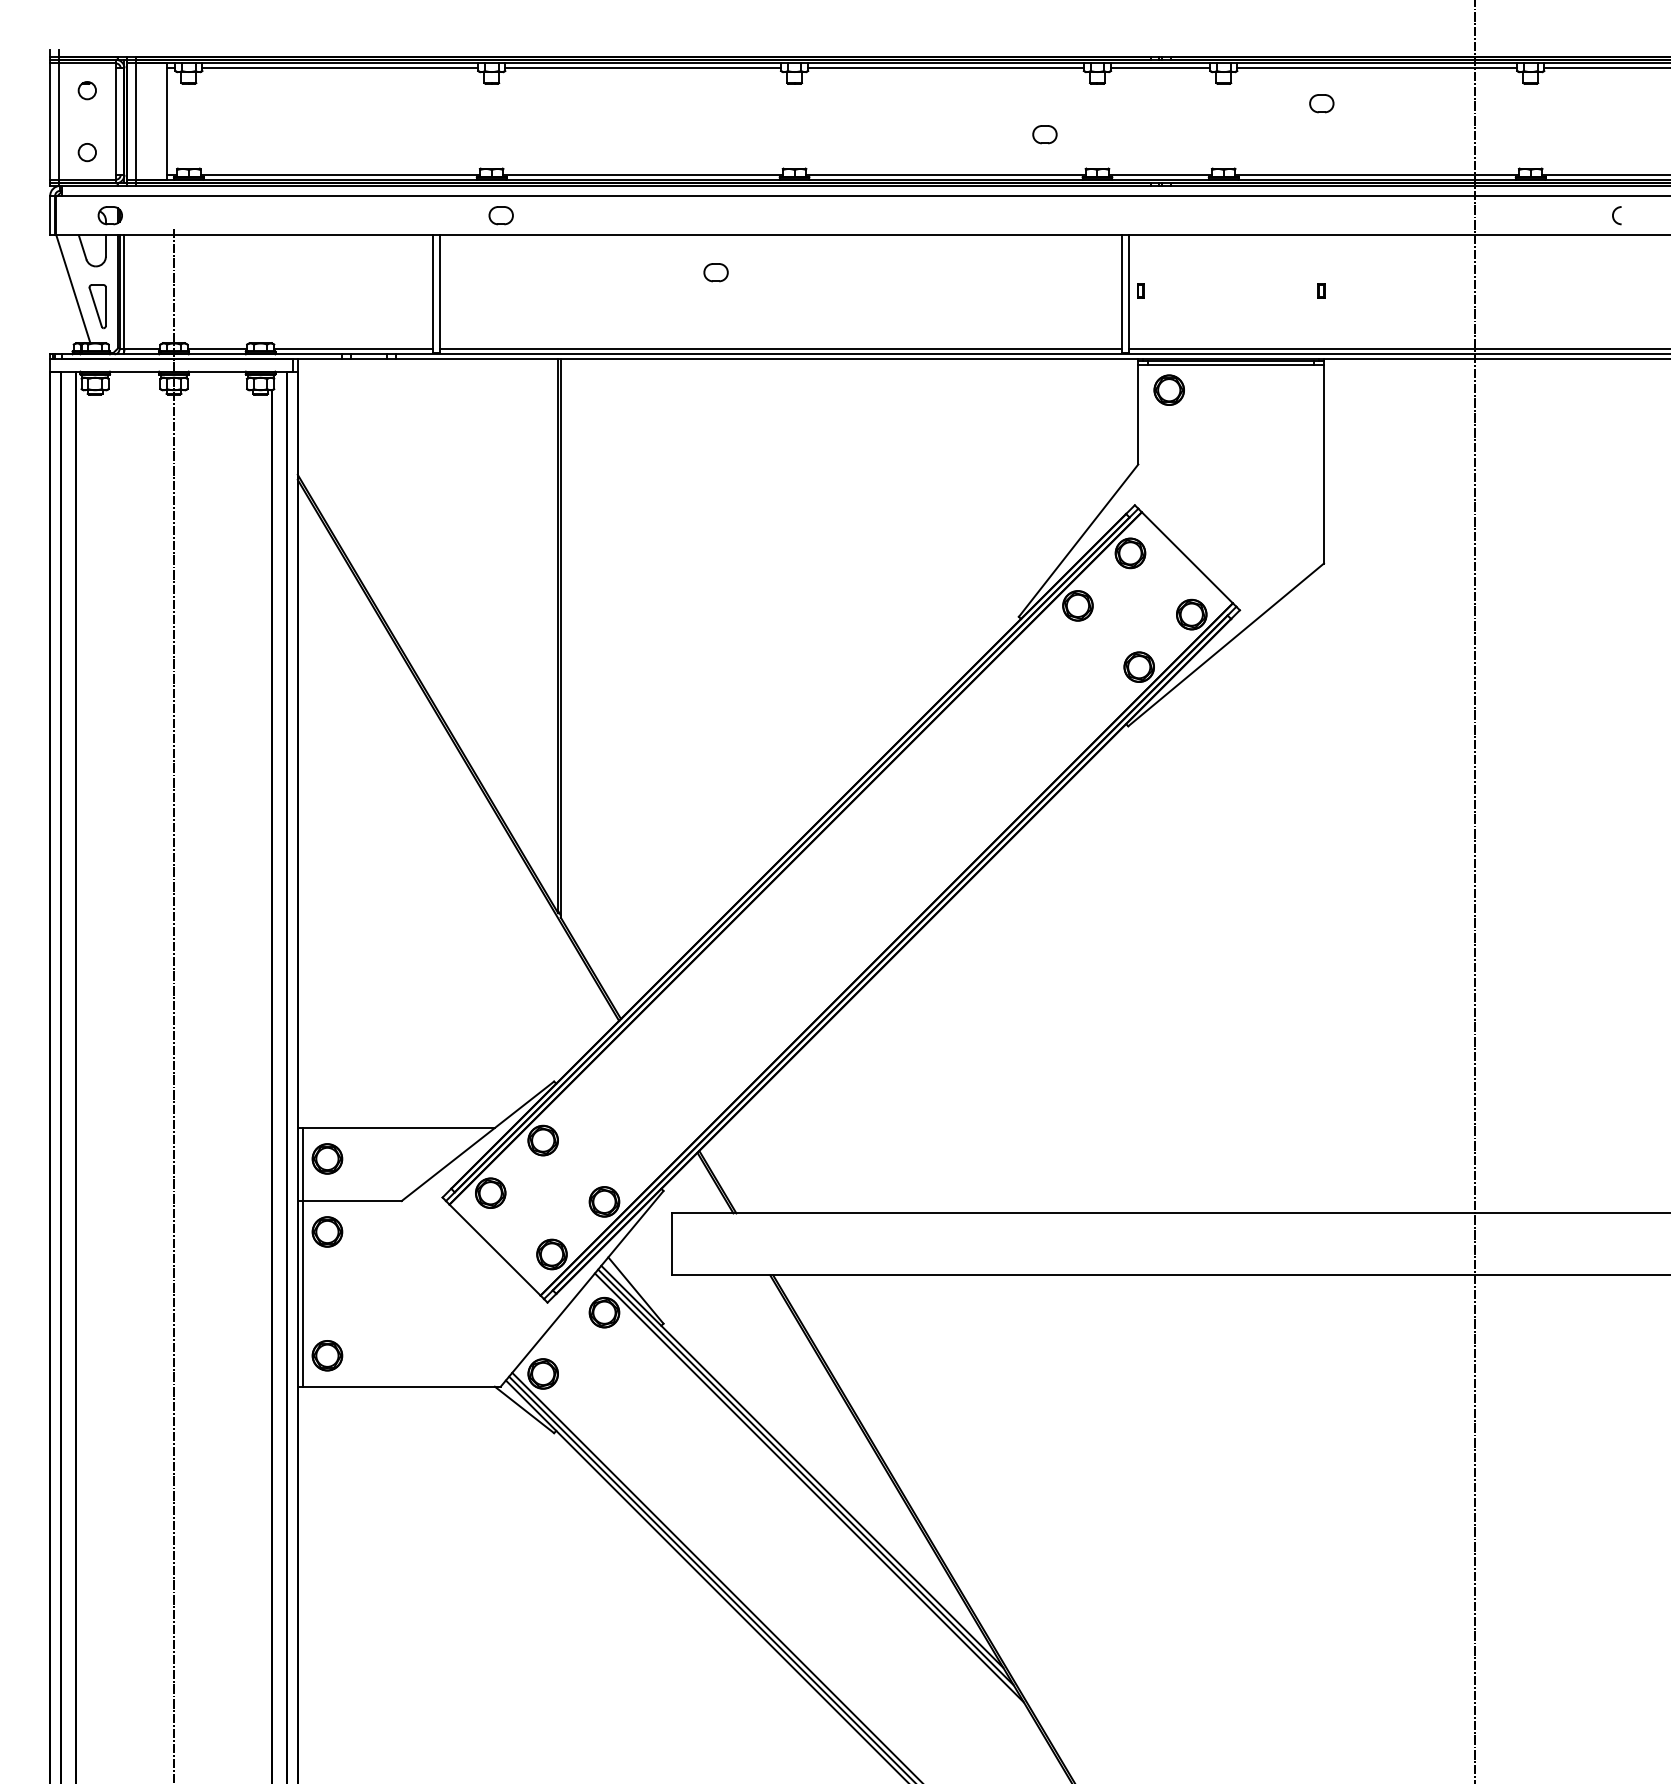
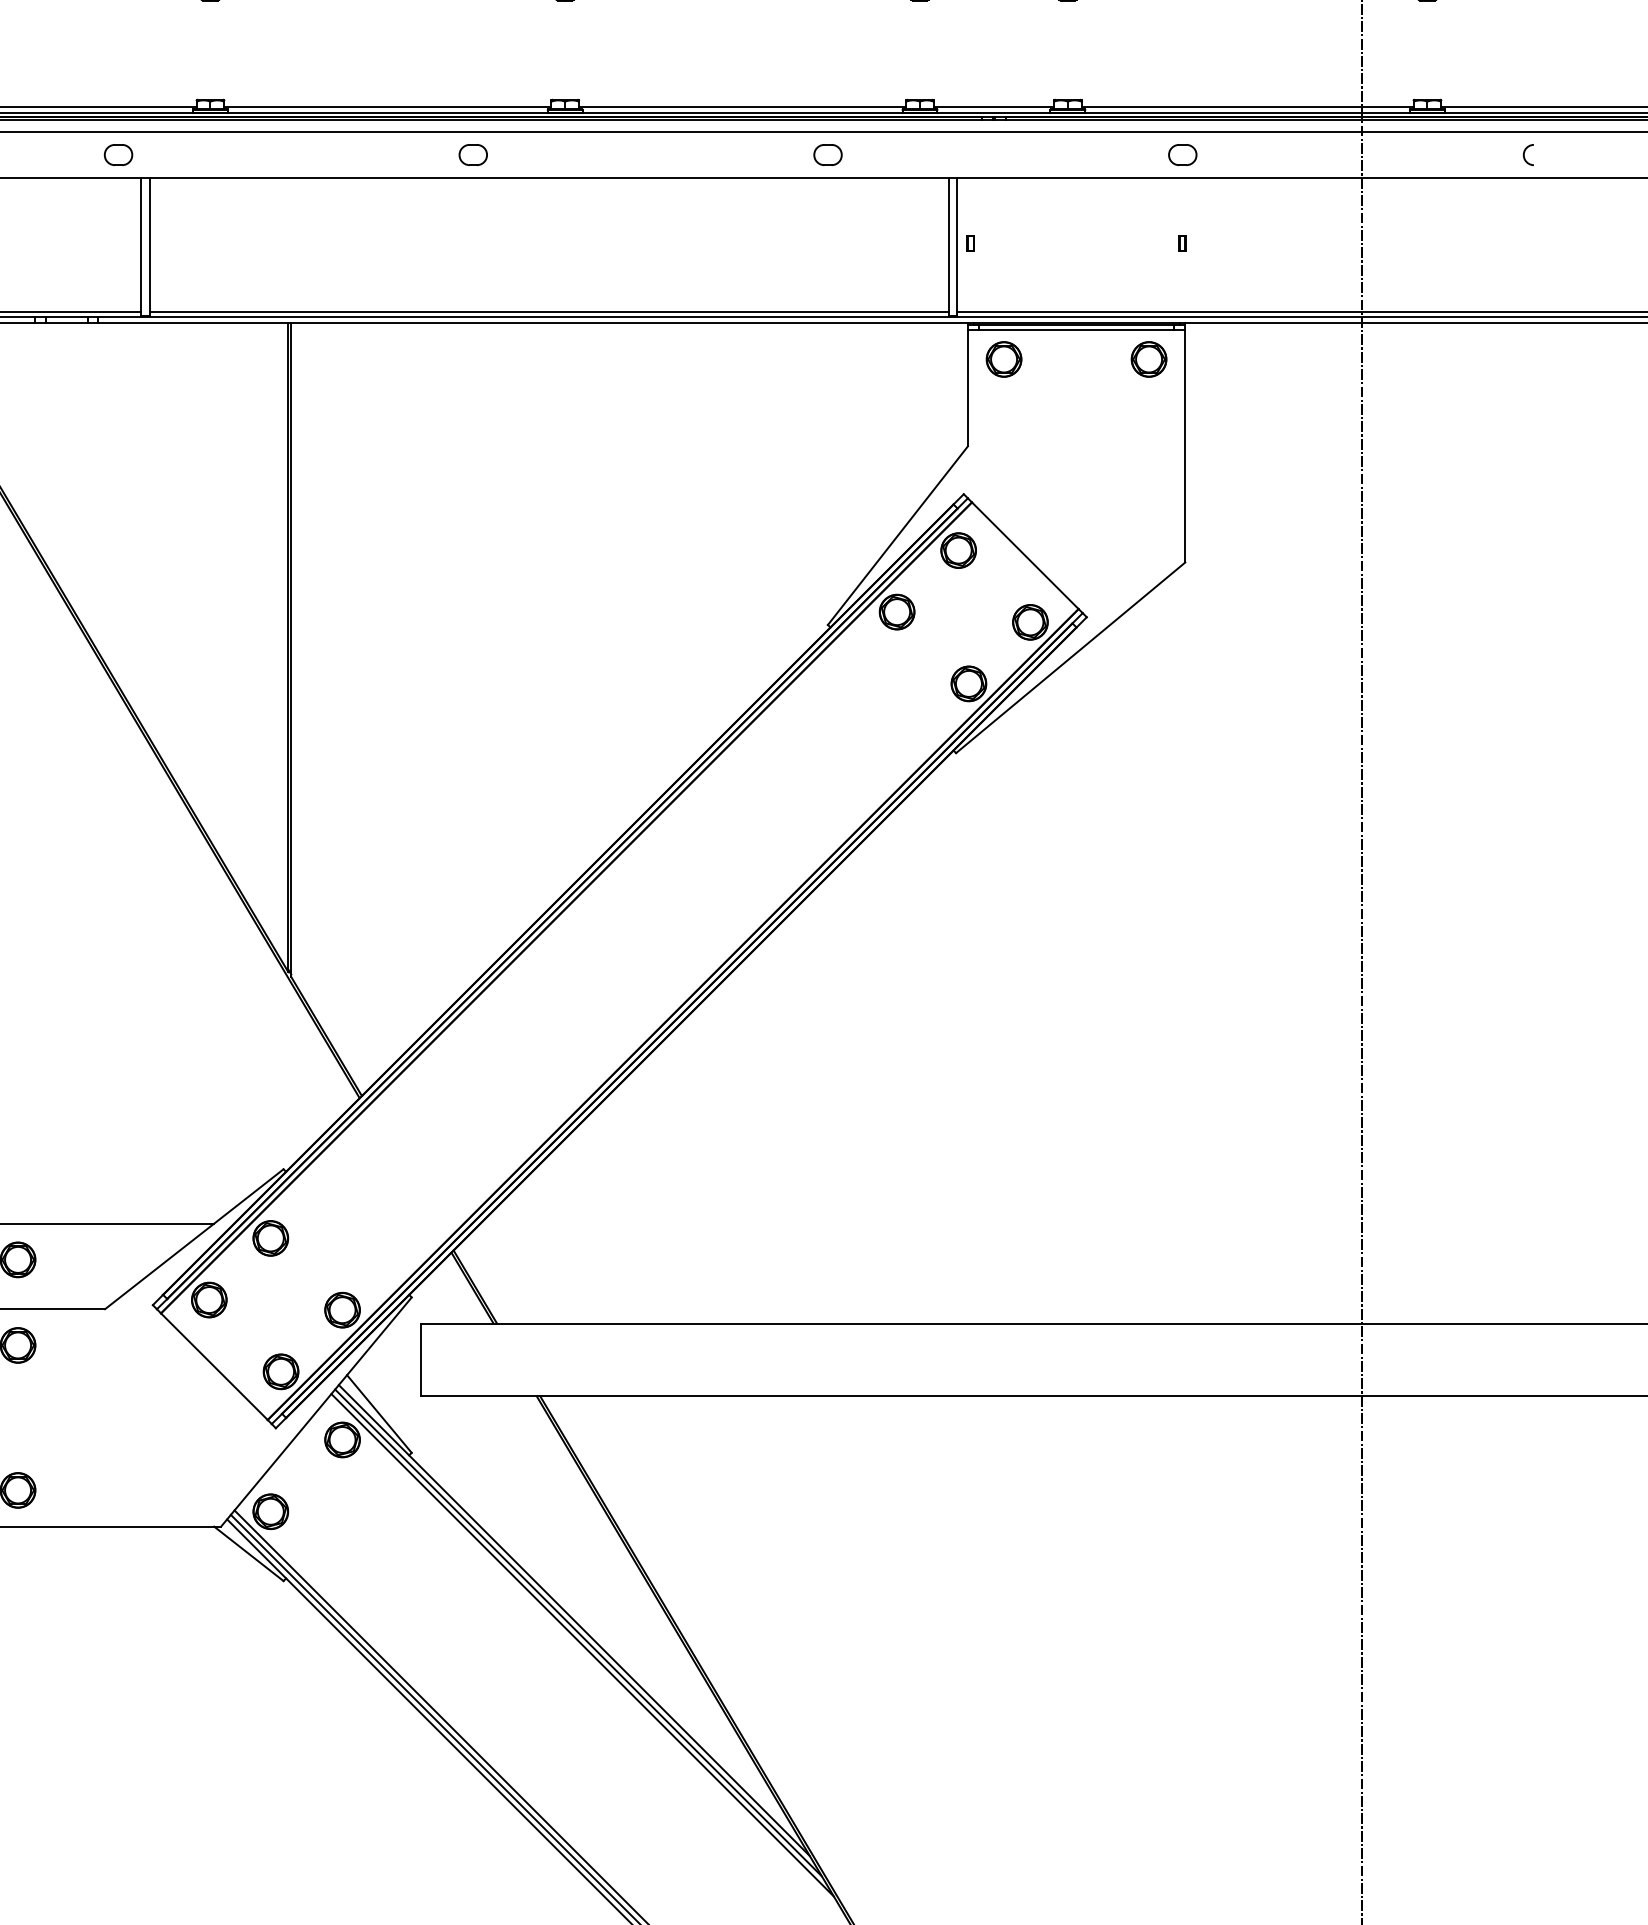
part: (1321, 103) -> (1182, 154), moved
part: (1044, 134) -> (827, 154), moved
part: (500, 215) -> (117, 154), moved
part: (715, 272) -> (472, 154), moved
part: (1292, 389) -> (1148, 358), added

